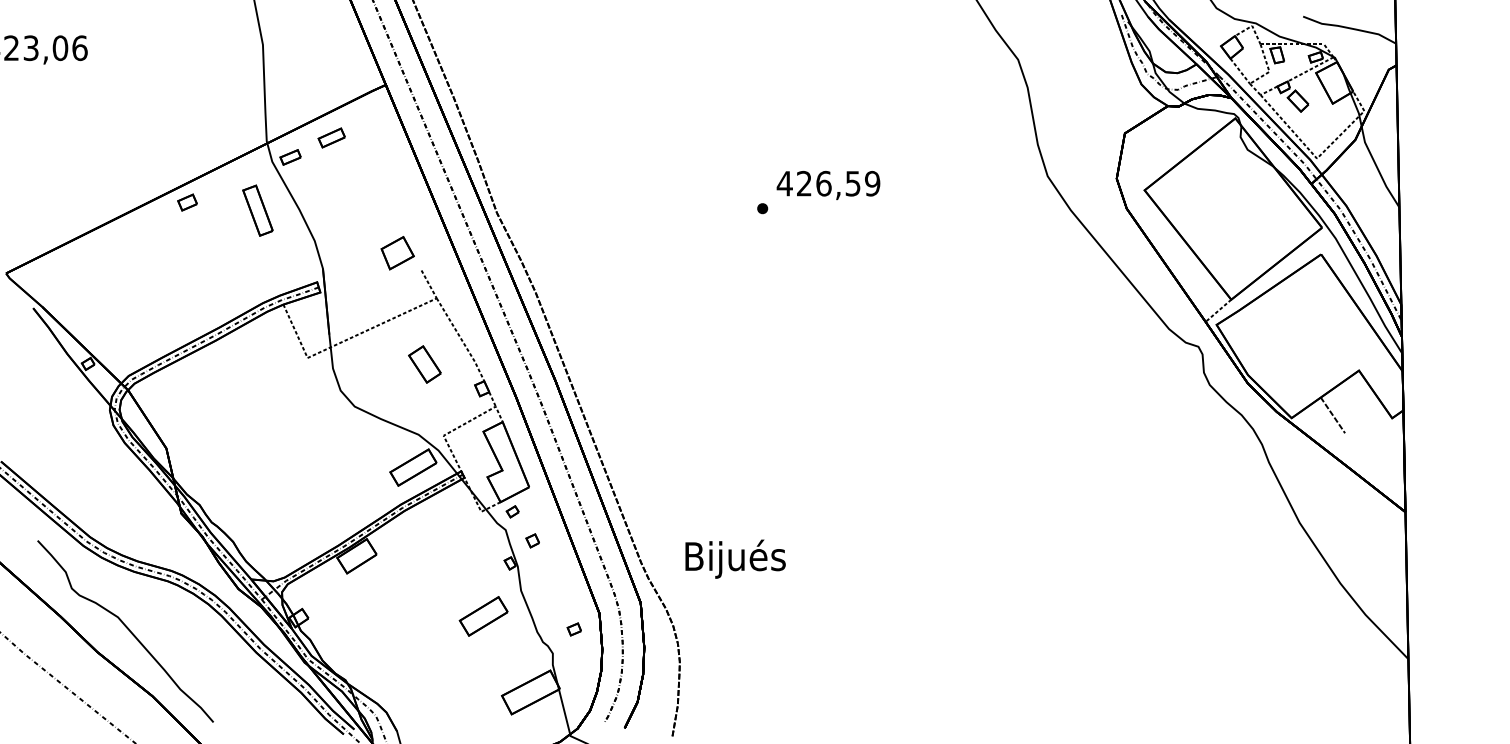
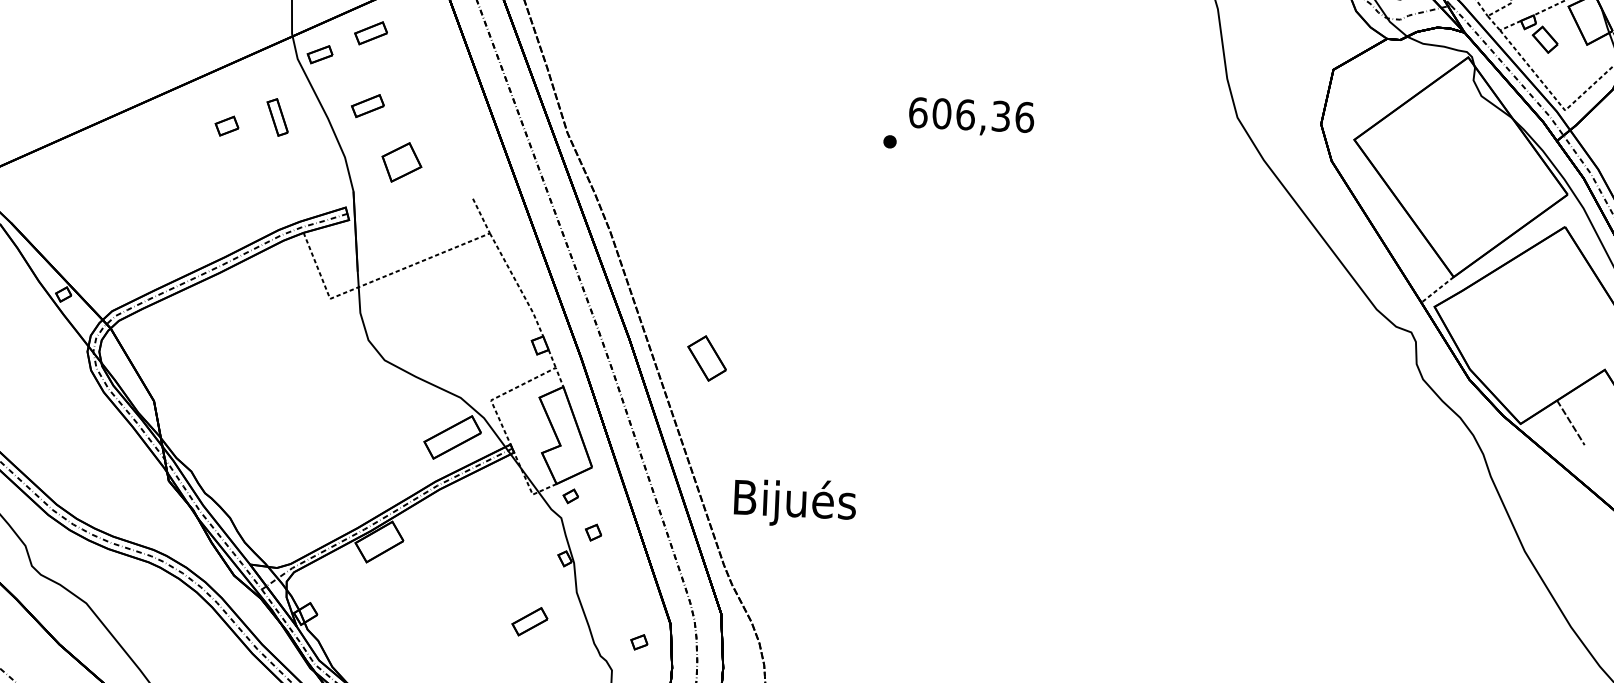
text: (828, 183) -> (971, 114), 426,59 -> 606,36
part: (331, 197) -> (367, 105), added
part: (187, 202) -> (226, 126), moved
part: (257, 210) -> (277, 117), size x0.6
part: (397, 253) -> (401, 162), moved
part: (424, 364) -> (706, 358), moved
text: (735, 558) -> (795, 502), moved
part: (483, 616) -> (529, 621), size x0.6

